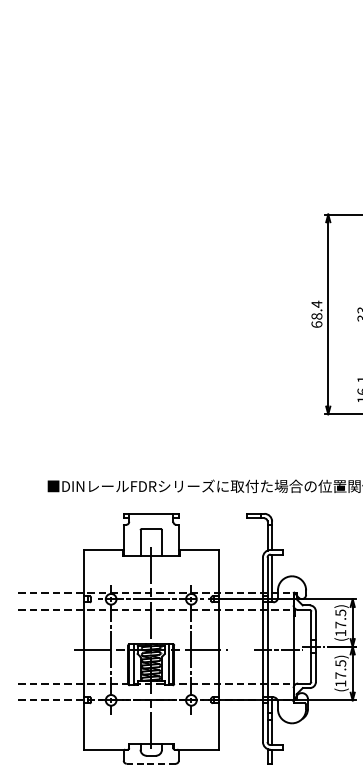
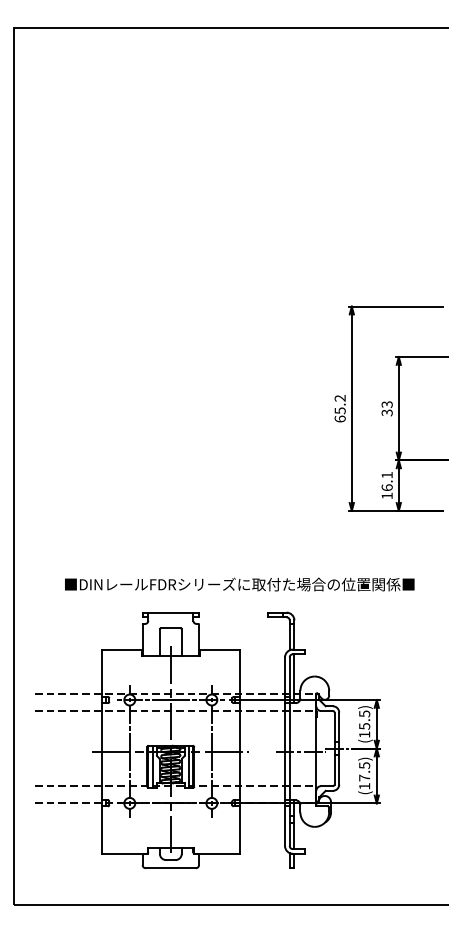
text: (316, 310) -> (339, 404), 68.4 -> 65.2
text: (340, 625) -> (364, 726), (17.5) -> (15.5)
line: (150, 764) -> (170, 868), dashed -> solid

